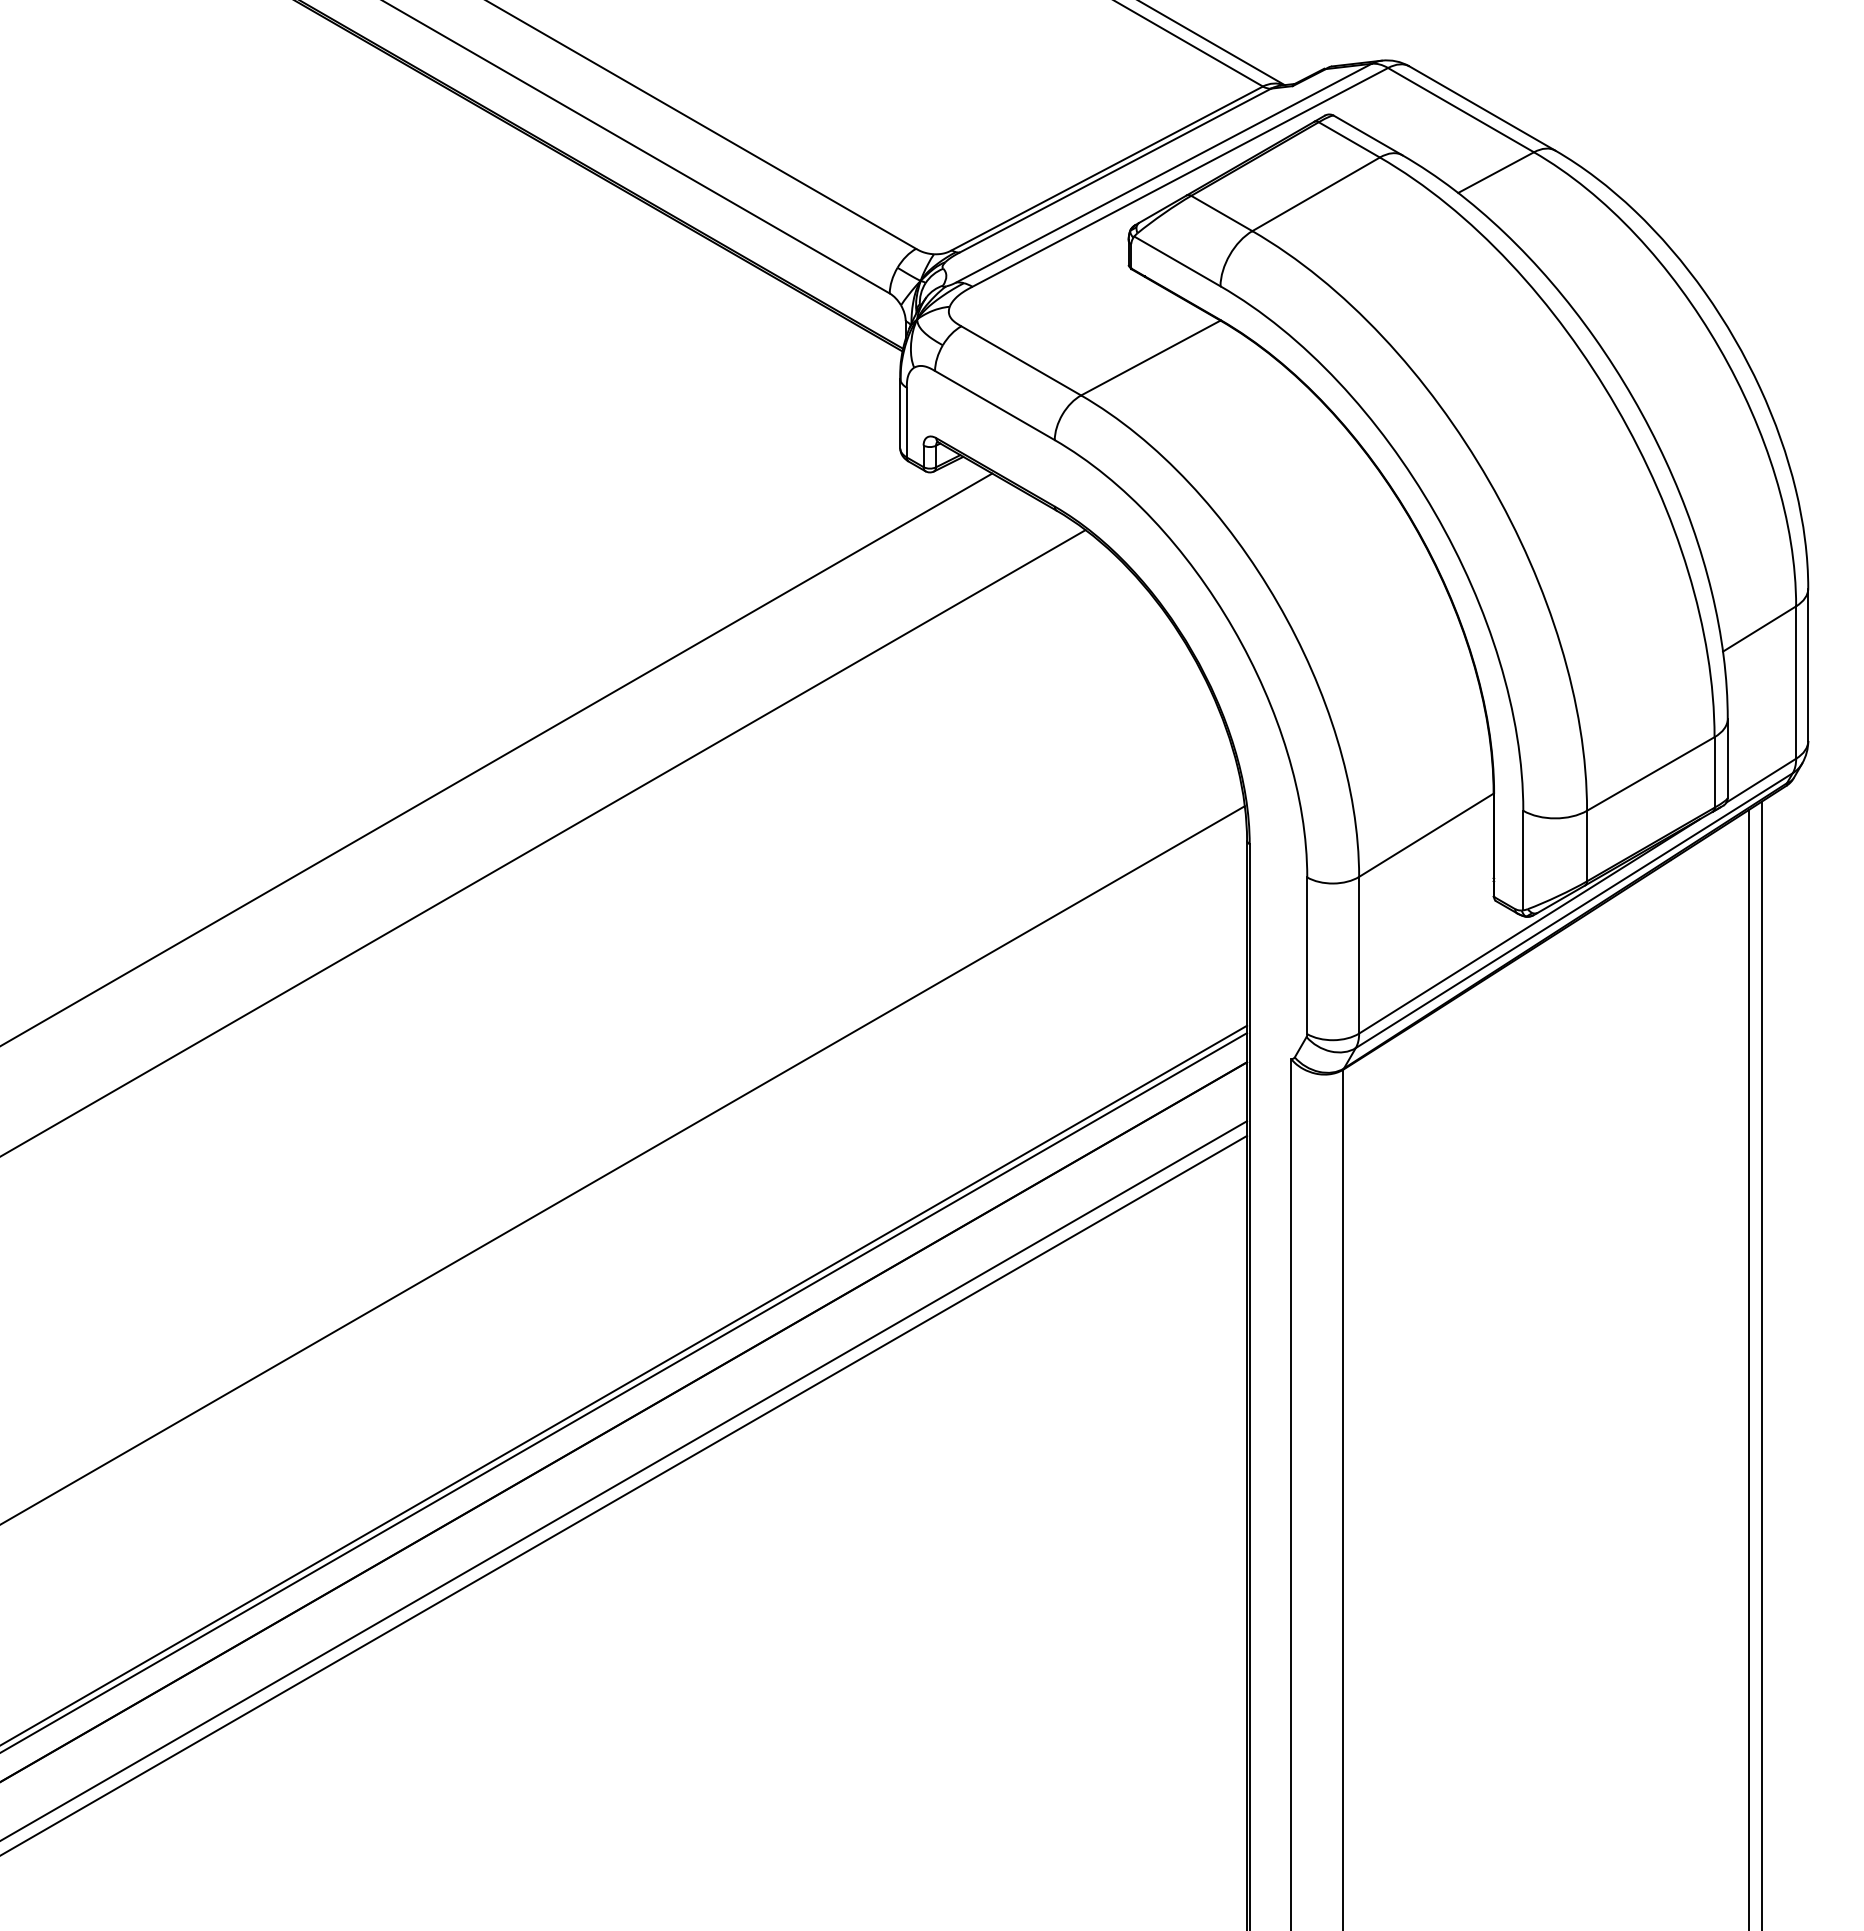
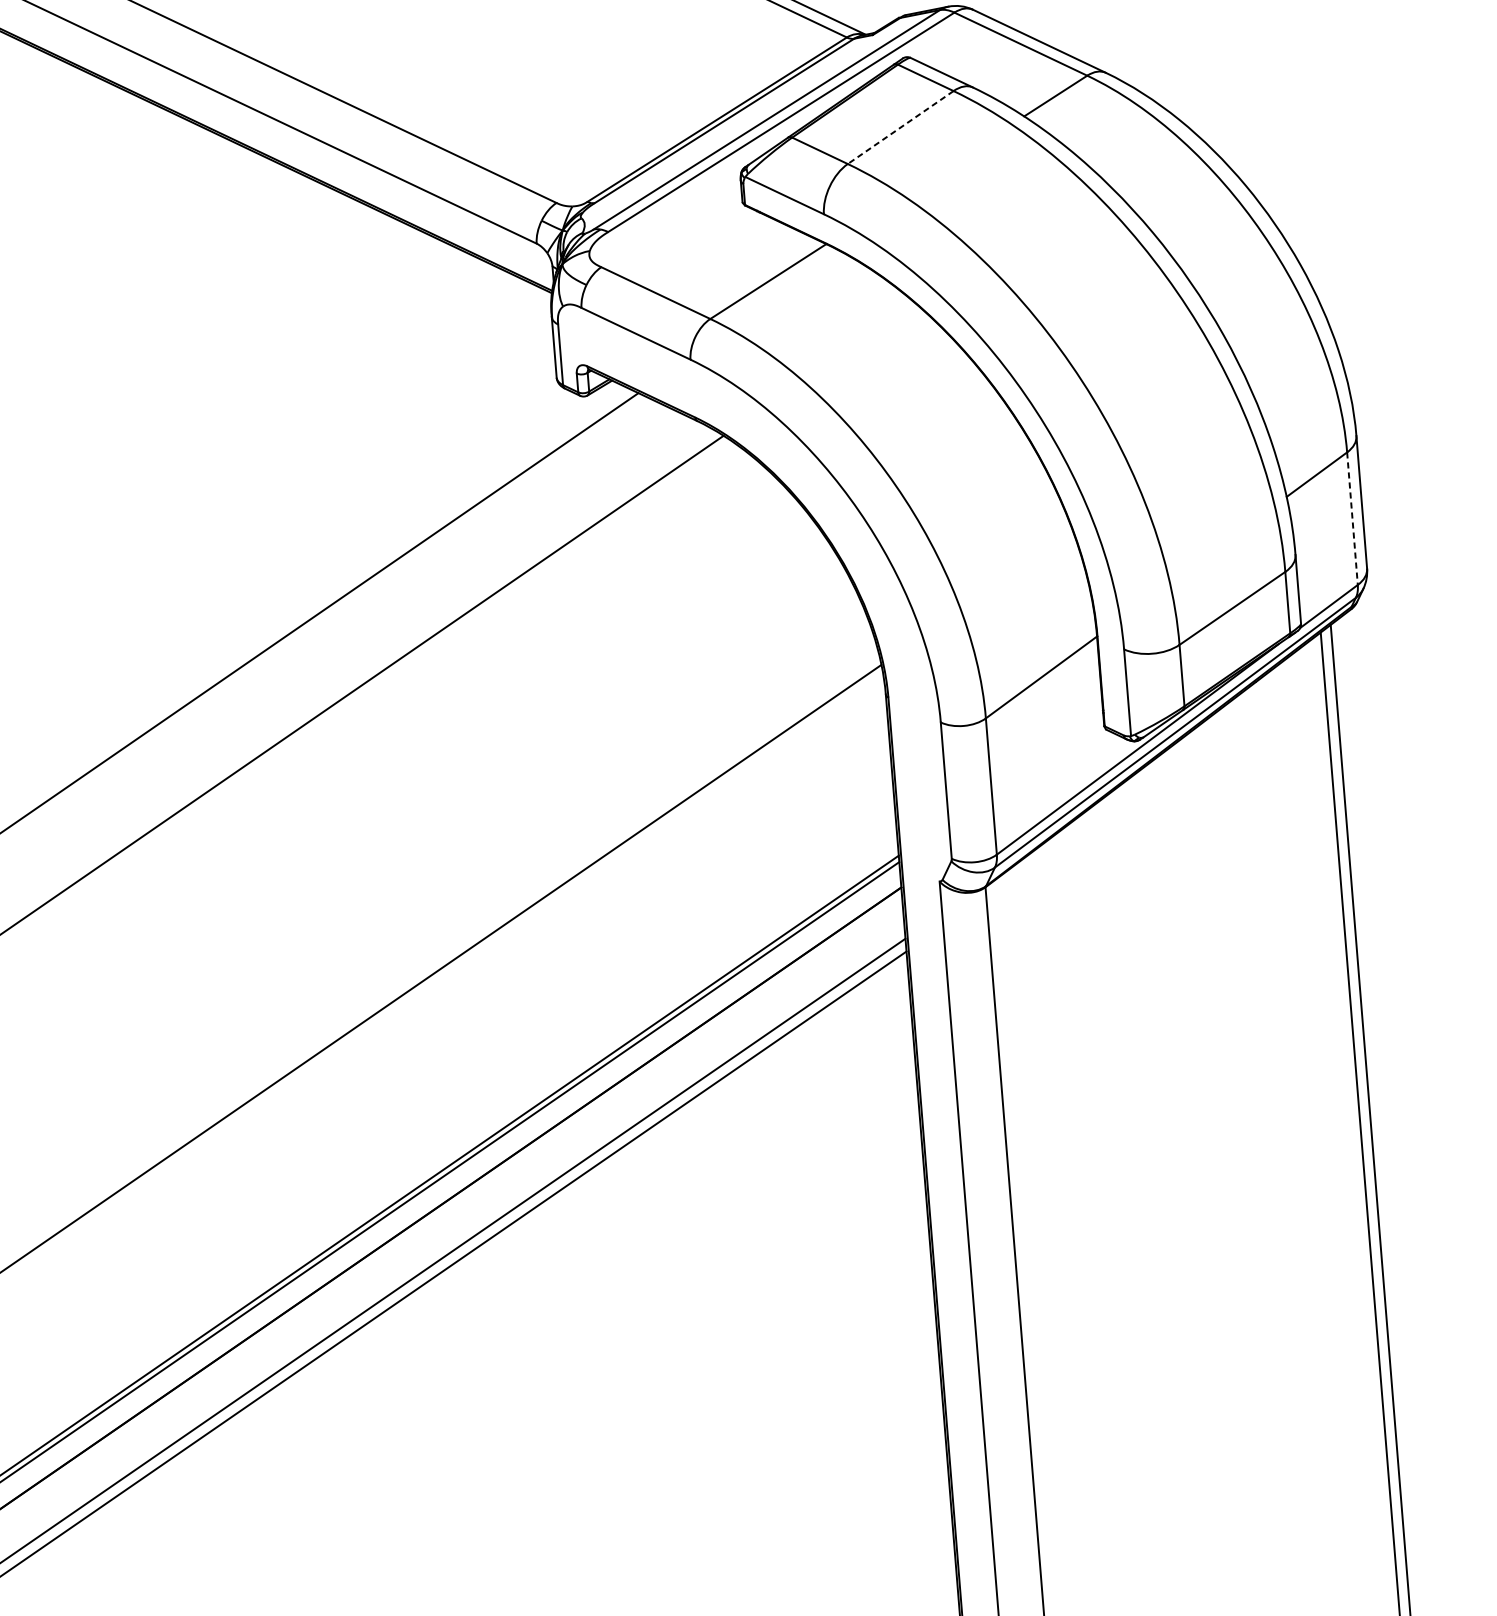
line: (1316, 194) -> (901, 127), solid -> dashed
line: (1796, 683) -> (1352, 519), solid -> dashed

